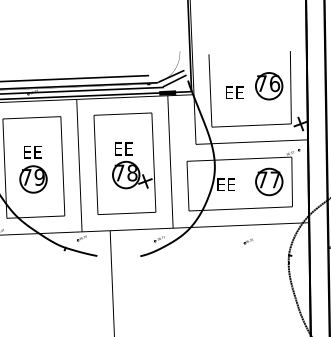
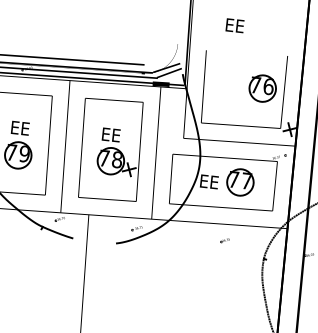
text: (234, 92) -> (234, 25), moved
part: (269, 181) -> (240, 182), moved

